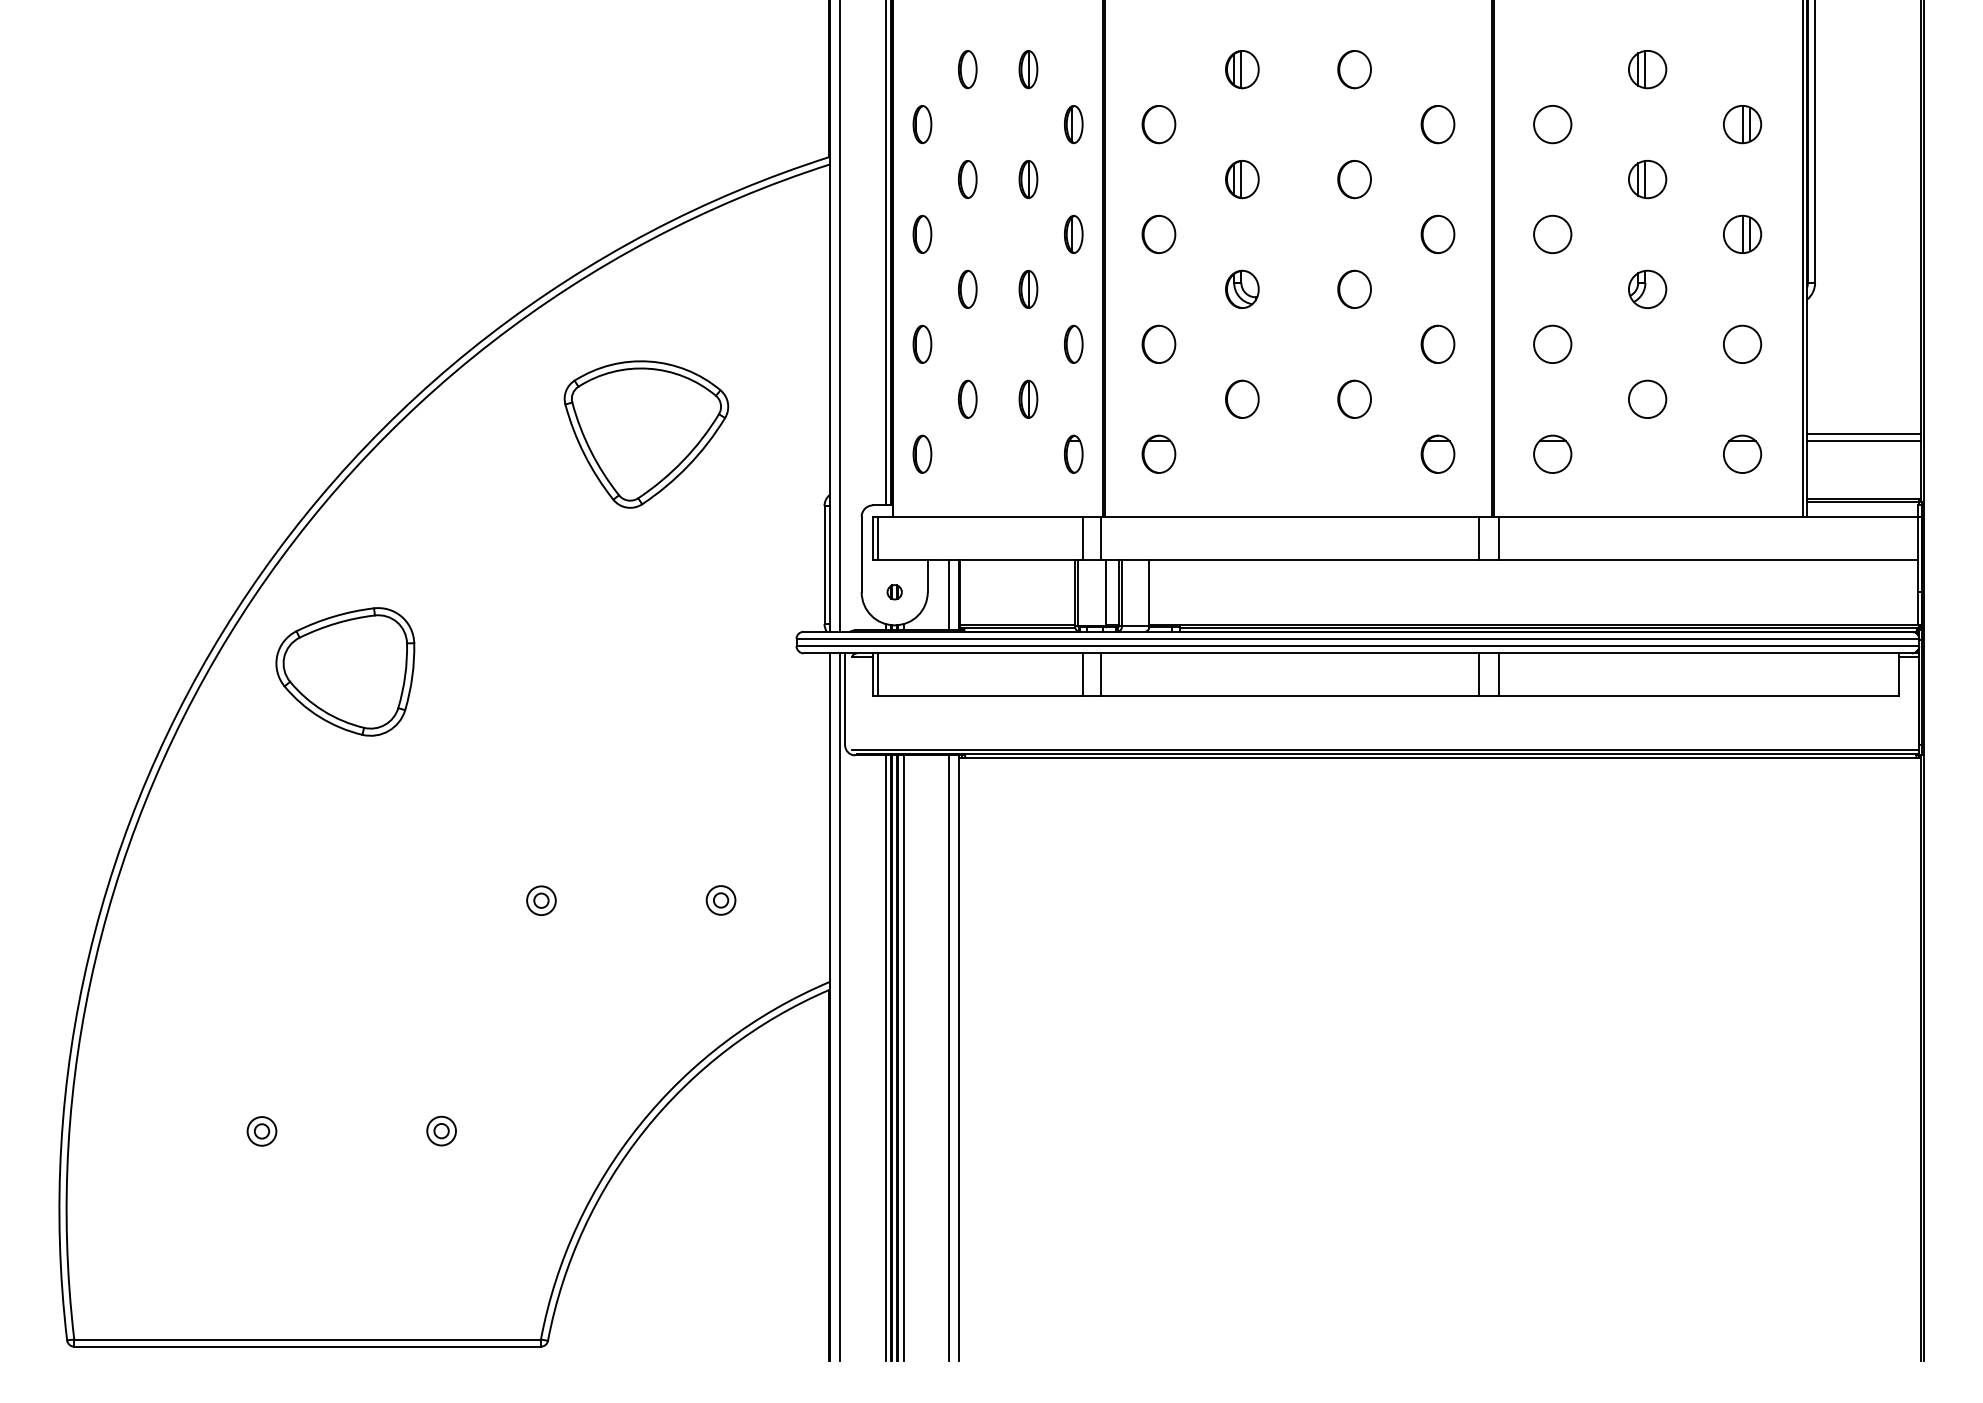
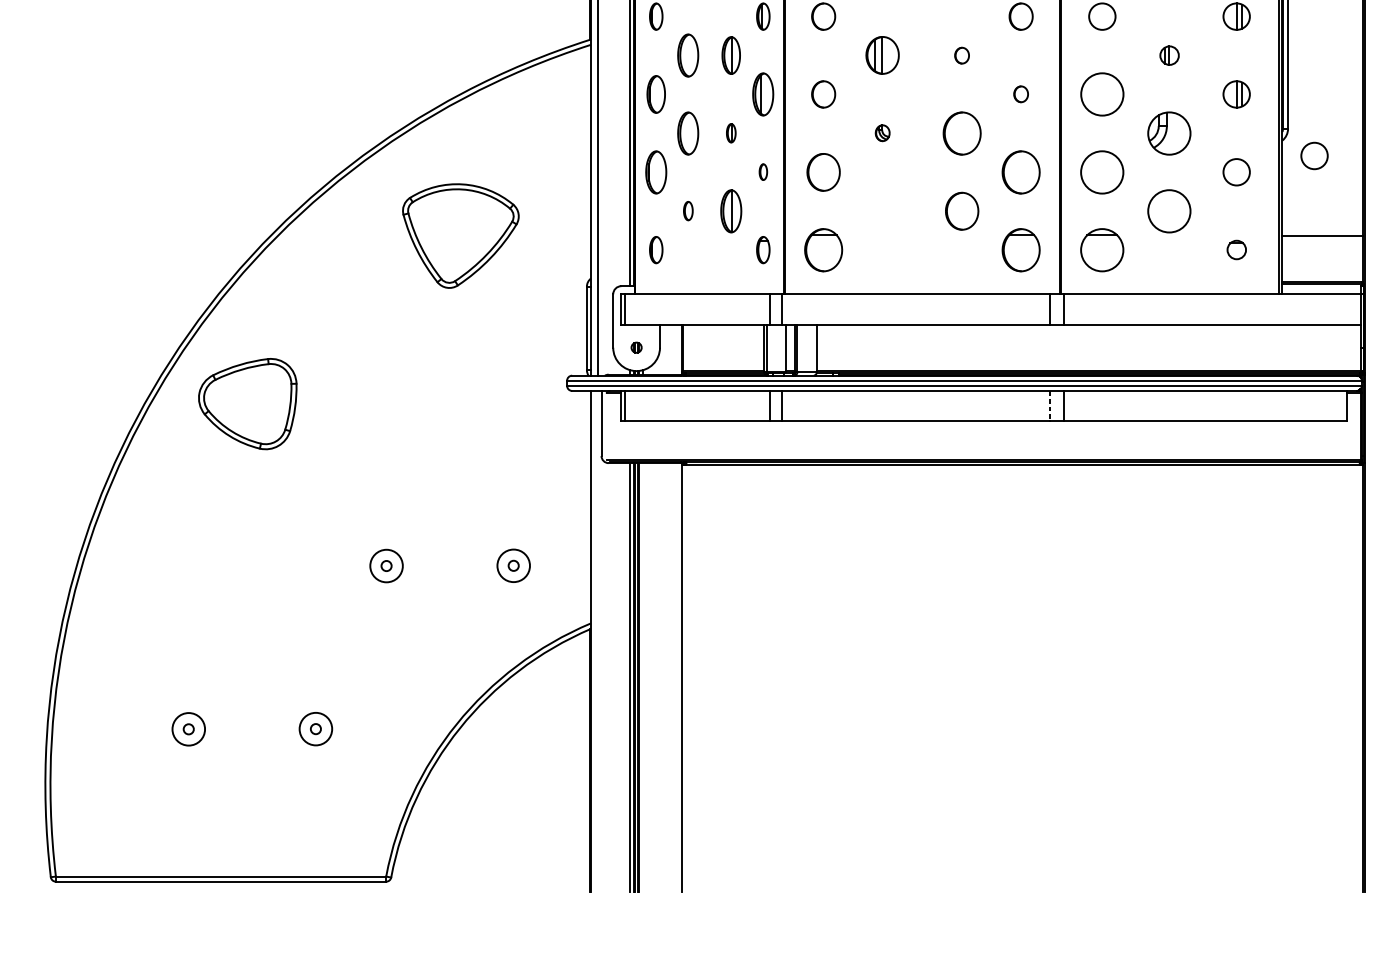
part: (967, 179) -> (688, 55), size x1.6
part: (1028, 179) -> (731, 55), size x1.4
part: (1242, 179) -> (882, 55), size x1.4
part: (1354, 179) -> (962, 55), size x0.6
part: (1647, 179) -> (1169, 55), size x0.7
part: (1437, 233) -> (1020, 93), size x0.6
part: (922, 234) -> (656, 94), size x1.4
part: (1073, 234) -> (763, 94), size x1.6
circle: (1552, 234) -> (1102, 94), size x1.6
part: (967, 288) -> (688, 132), size x1.6
part: (1028, 288) -> (731, 132), size x0.7
part: (1242, 288) -> (882, 132), size x0.6
part: (1354, 288) -> (962, 132), size x1.6
part: (1647, 288) -> (1169, 132), size x1.6
circle: (1852, 320) -> (1314, 155), added
part: (922, 343) -> (656, 171), size x1.6
part: (1073, 343) -> (763, 171), size x0.6
part: (1158, 343) -> (823, 171), size x1.4
part: (1437, 343) -> (1020, 171), size x1.6
circle: (1552, 343) -> (1102, 171), size x1.6
part: (967, 398) -> (688, 210), size x0.7
part: (1028, 398) -> (731, 210), size x1.6
part: (1242, 398) -> (882, 210), removed
part: (1354, 398) -> (962, 210), size x1.4
circle: (1647, 398) -> (1169, 210), size x1.6
line: (1864, 440) -> (1323, 240), removed
part: (1158, 453) -> (823, 249), size x1.6
part: (1437, 453) -> (1020, 249), size x1.6
part: (1552, 453) -> (1102, 249), size x1.6
part: (1742, 453) -> (1236, 249), size x0.7
line: (949, 594) -> (675, 349), removed
line: (1478, 674) -> (1049, 405), solid -> dashed
circle: (541, 900) -> (386, 565), size x1.6
circle: (720, 900) -> (513, 565), size x1.6
line: (840, 1007) -> (598, 641), removed
line: (903, 1058) -> (642, 677), removed
line: (949, 1058) -> (675, 677), removed
circle: (441, 1130) -> (315, 728), size x1.6
circle: (261, 1131) -> (188, 729), size x1.6

